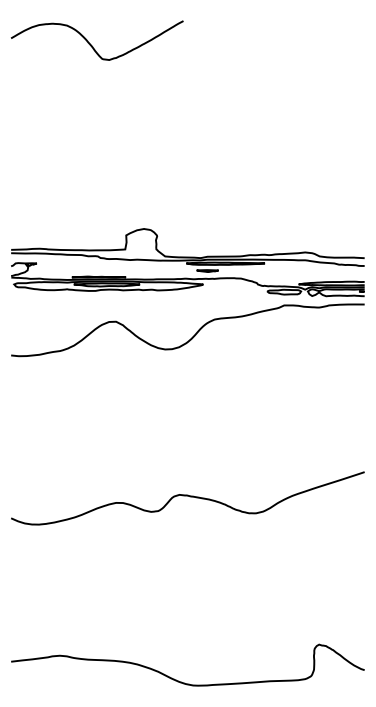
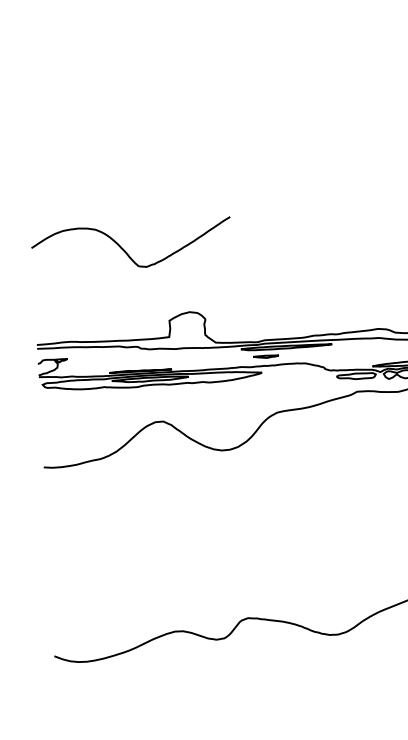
curve: (91, 44) -> (125, 250), moved

